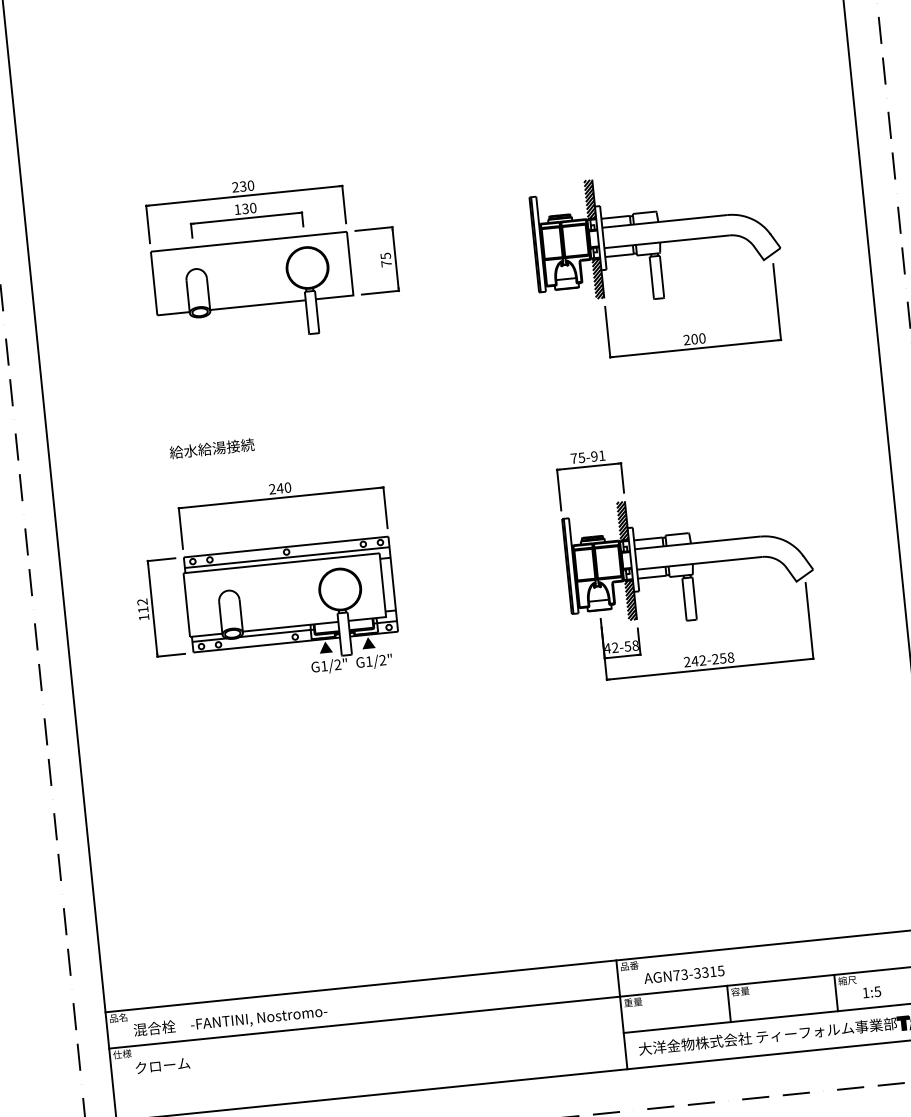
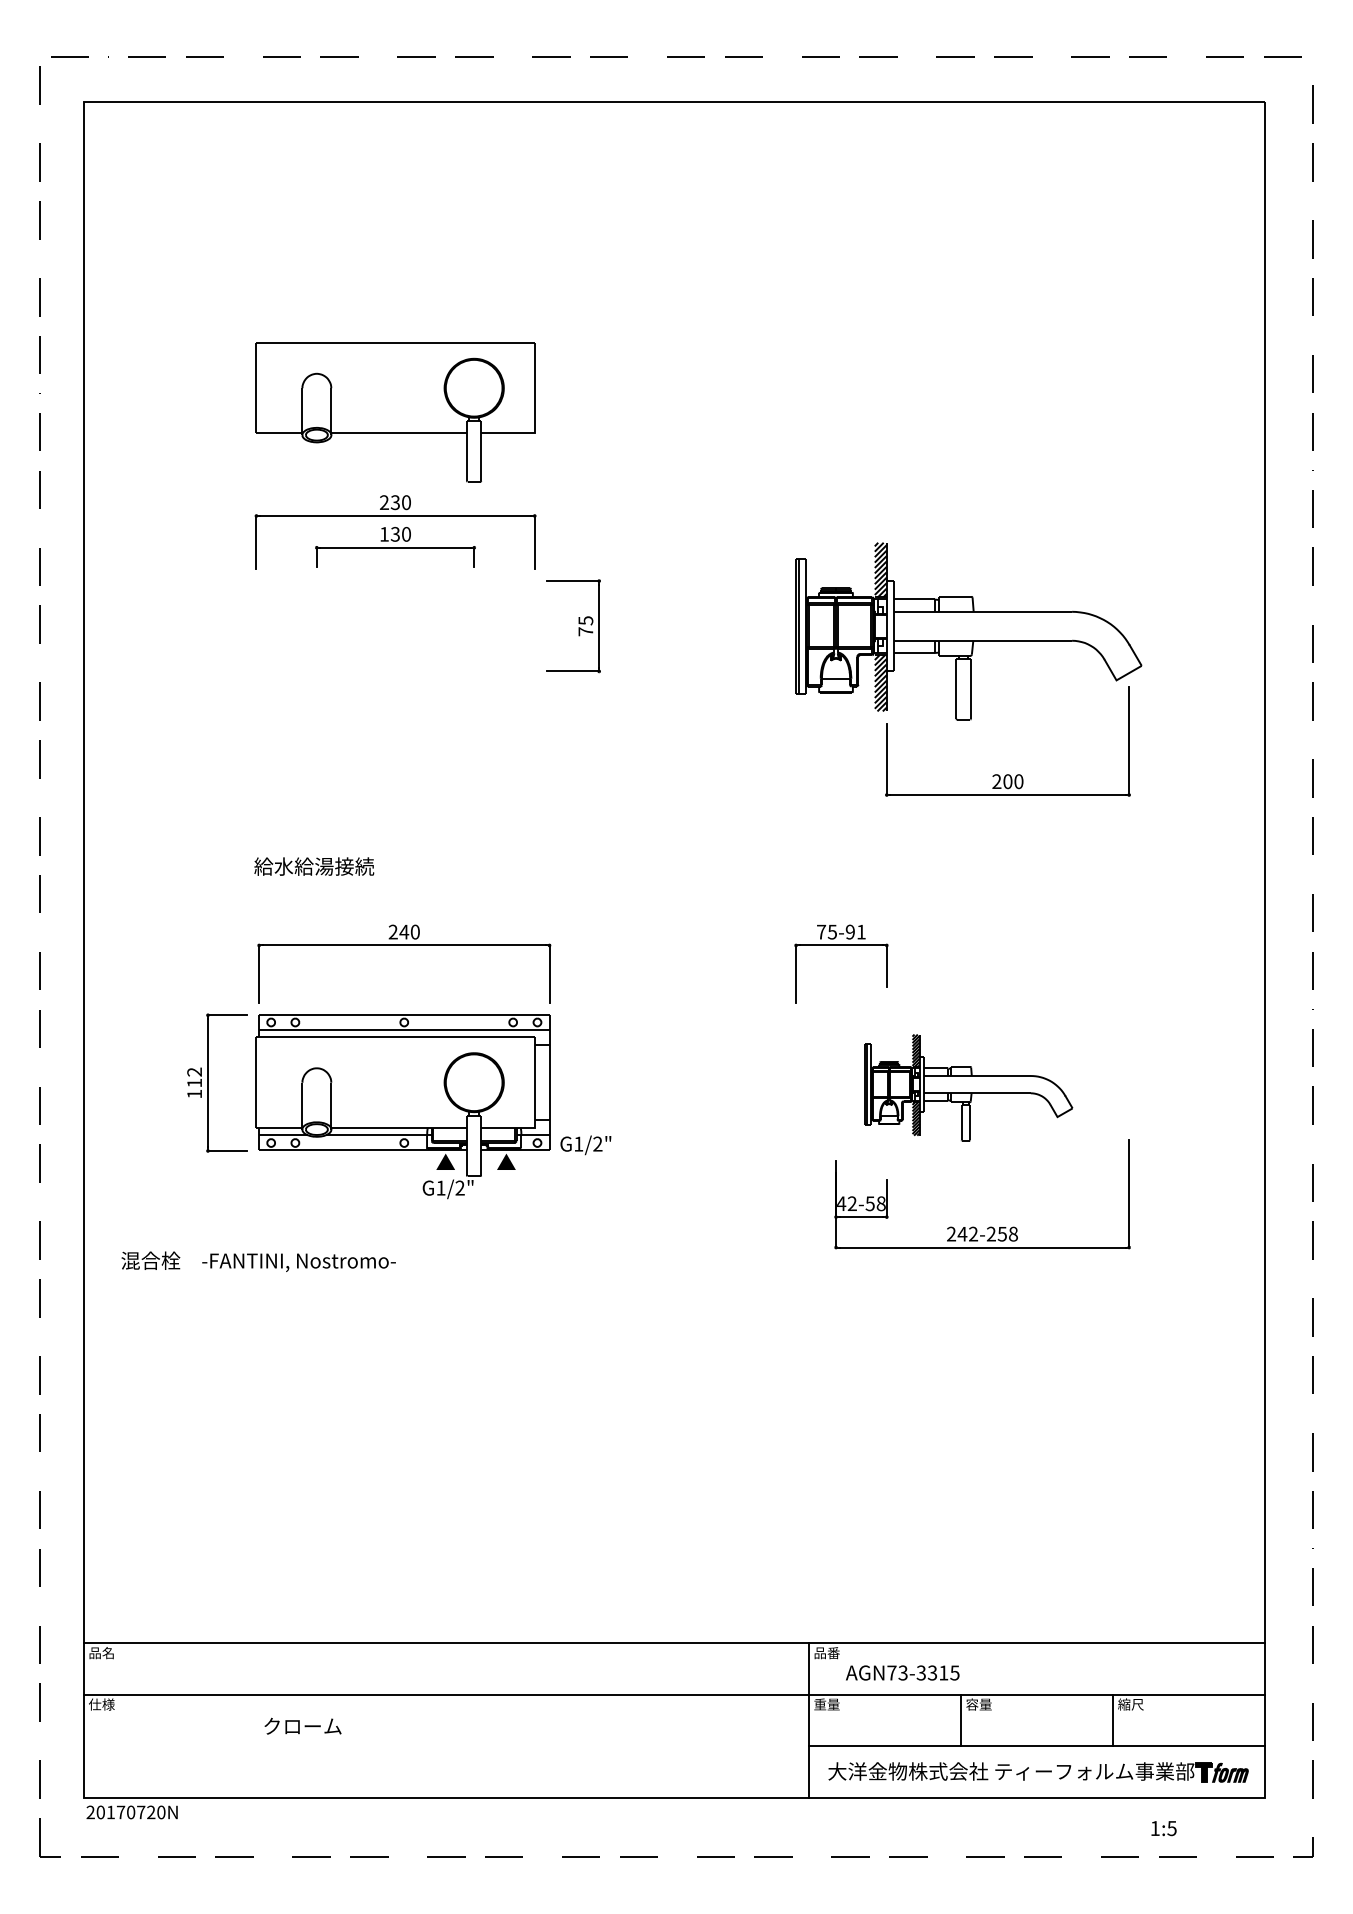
part: (253, 290) -> (395, 412), moved
part: (688, 557) -> (968, 1087), size x0.6
text: (374, 662) -> (585, 1145), moved
text: (871, 992) -> (1163, 1828), moved
text: (230, 1021) -> (258, 1261), moved
text: (162, 1065) -> (302, 1725), moved

